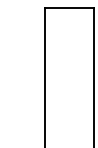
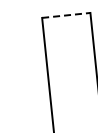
line: (69, 7) -> (66, 15), solid -> dashed

